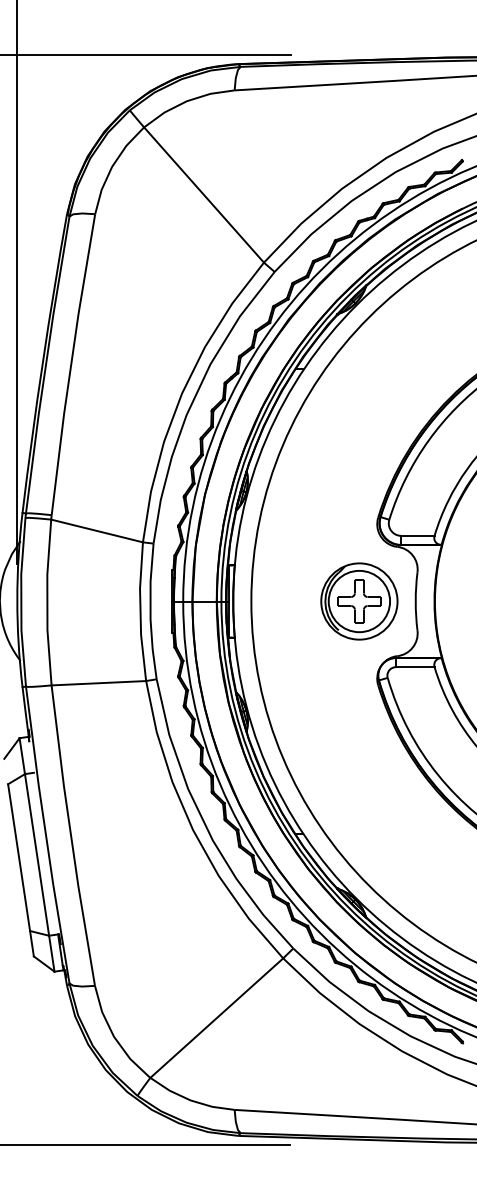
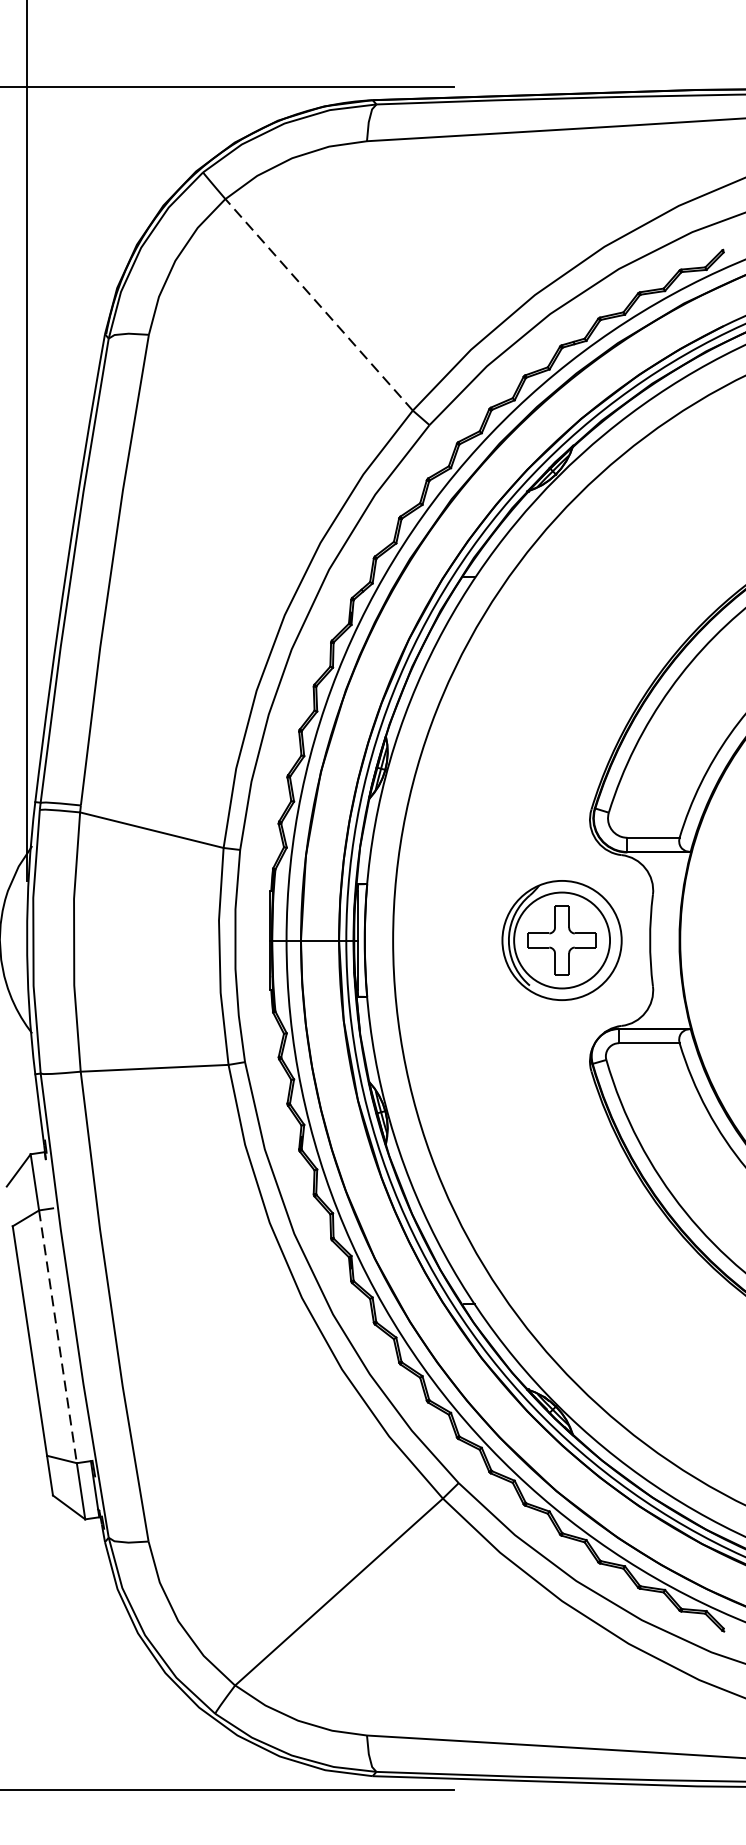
line: (203, 194) -> (318, 304), solid -> dashed
line: (37, 854) -> (58, 1336), solid -> dashed

